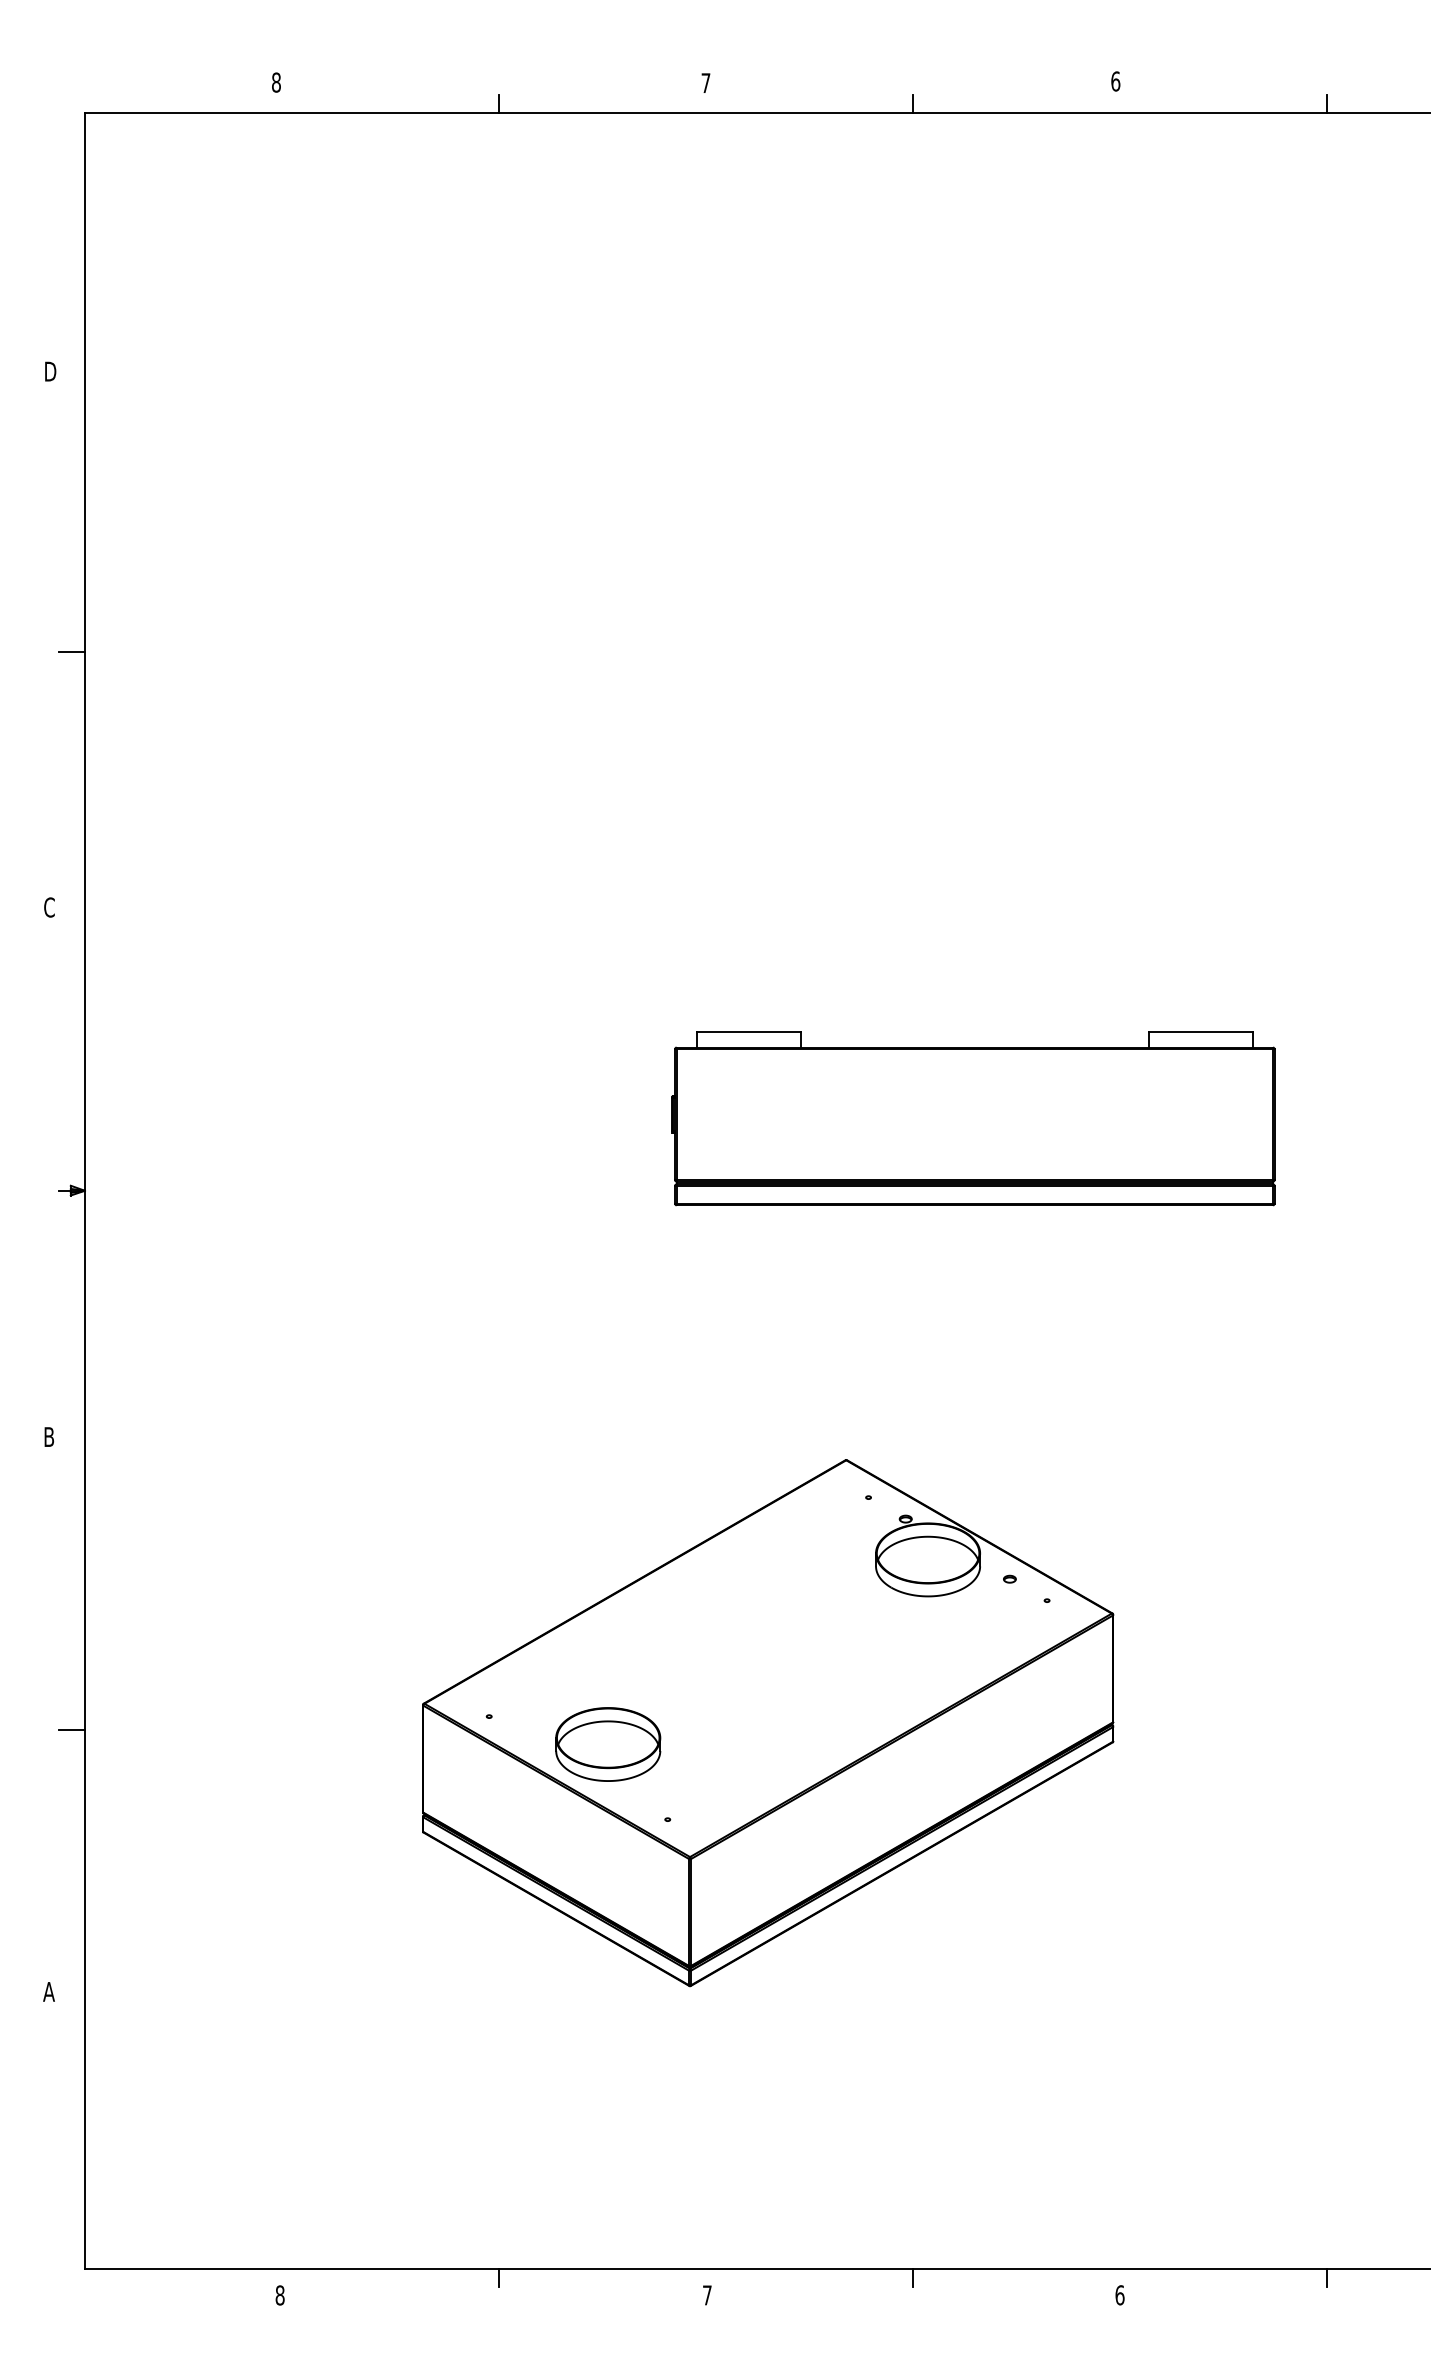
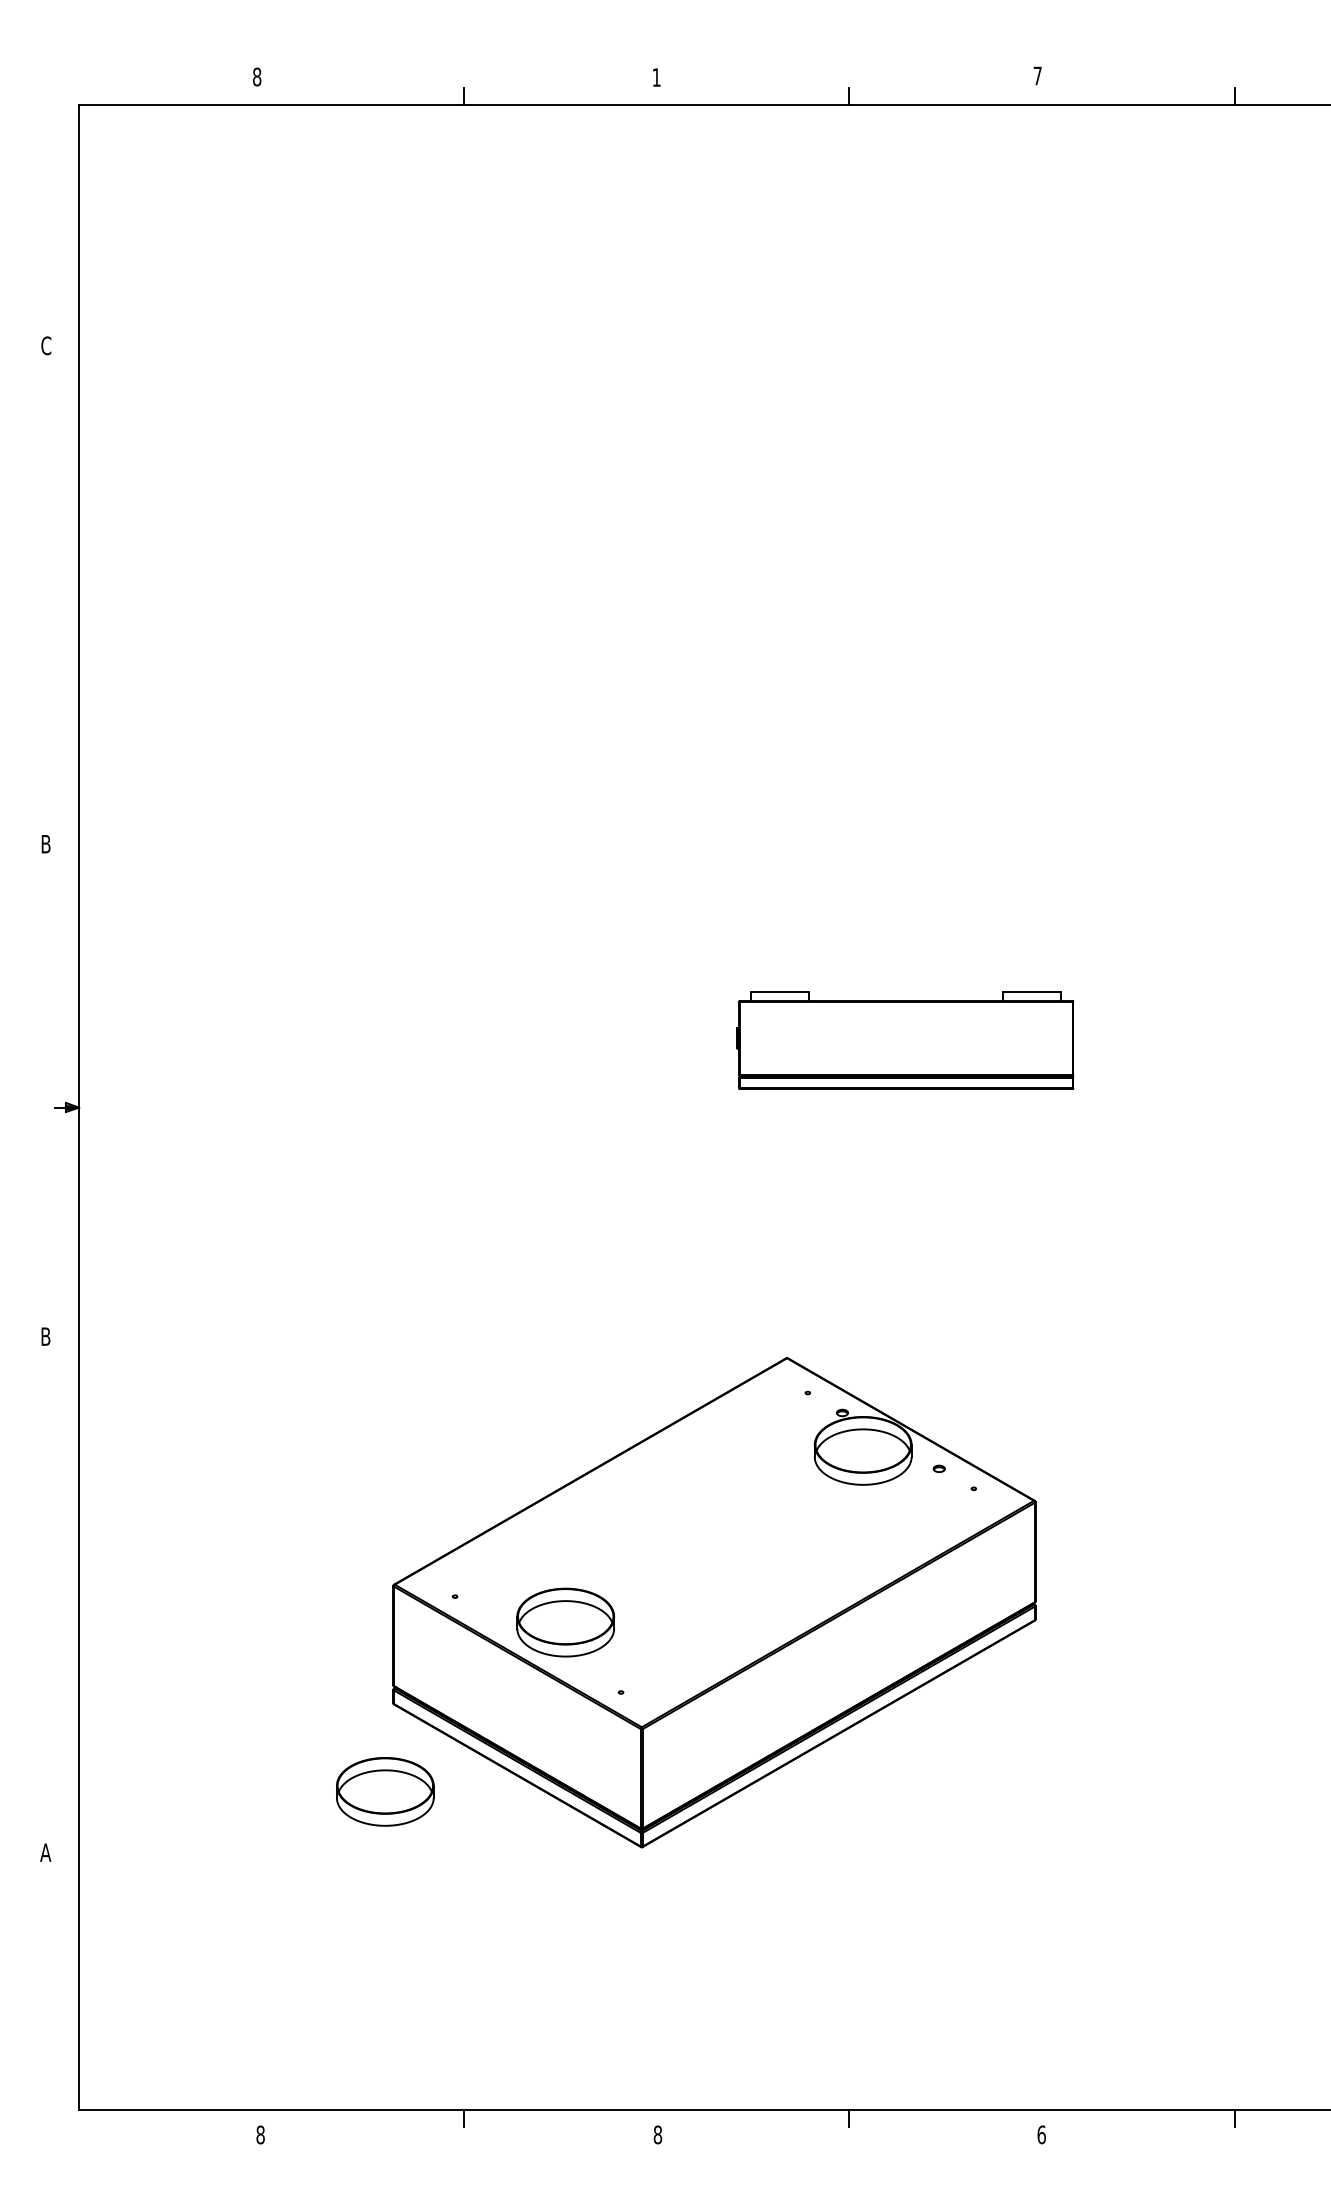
text: (1115, 81) -> (1037, 75), 6 -> 7
text: (705, 82) -> (656, 76), 7 -> 1
text: (50, 371) -> (47, 345), D -> C
line: (71, 651) -> (66, 606), removed
text: (49, 907) -> (46, 844), C -> B
part: (973, 1118) -> (905, 1040), size x0.6
line: (71, 1729) -> (66, 1608), removed
part: (414, 1926) -> (385, 1791), added
text: (706, 2295) -> (657, 2135), 7 -> 8

